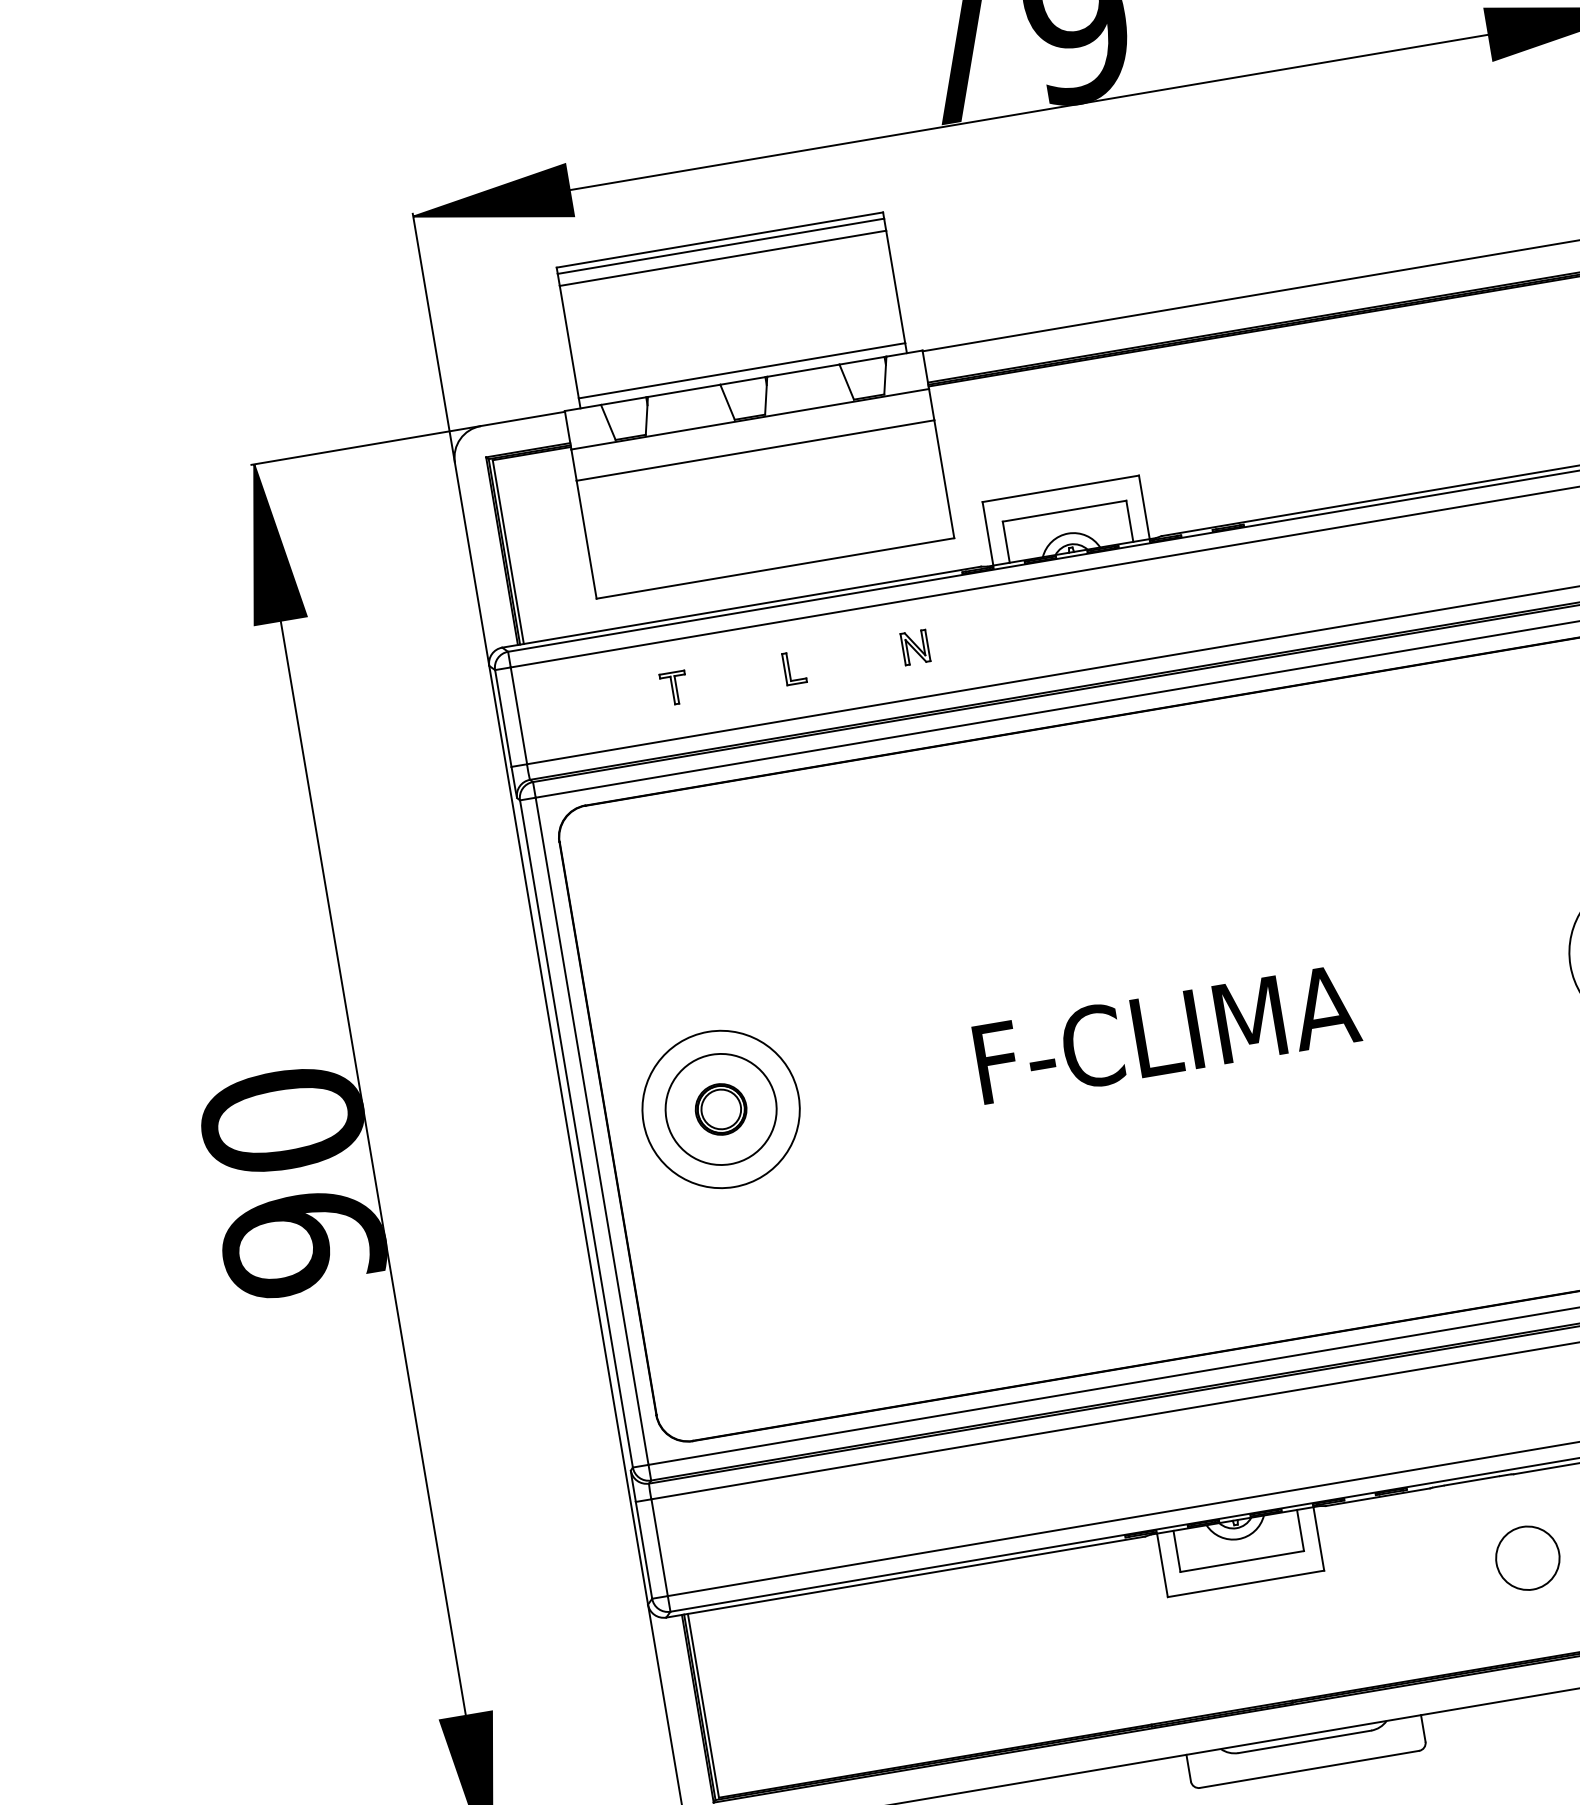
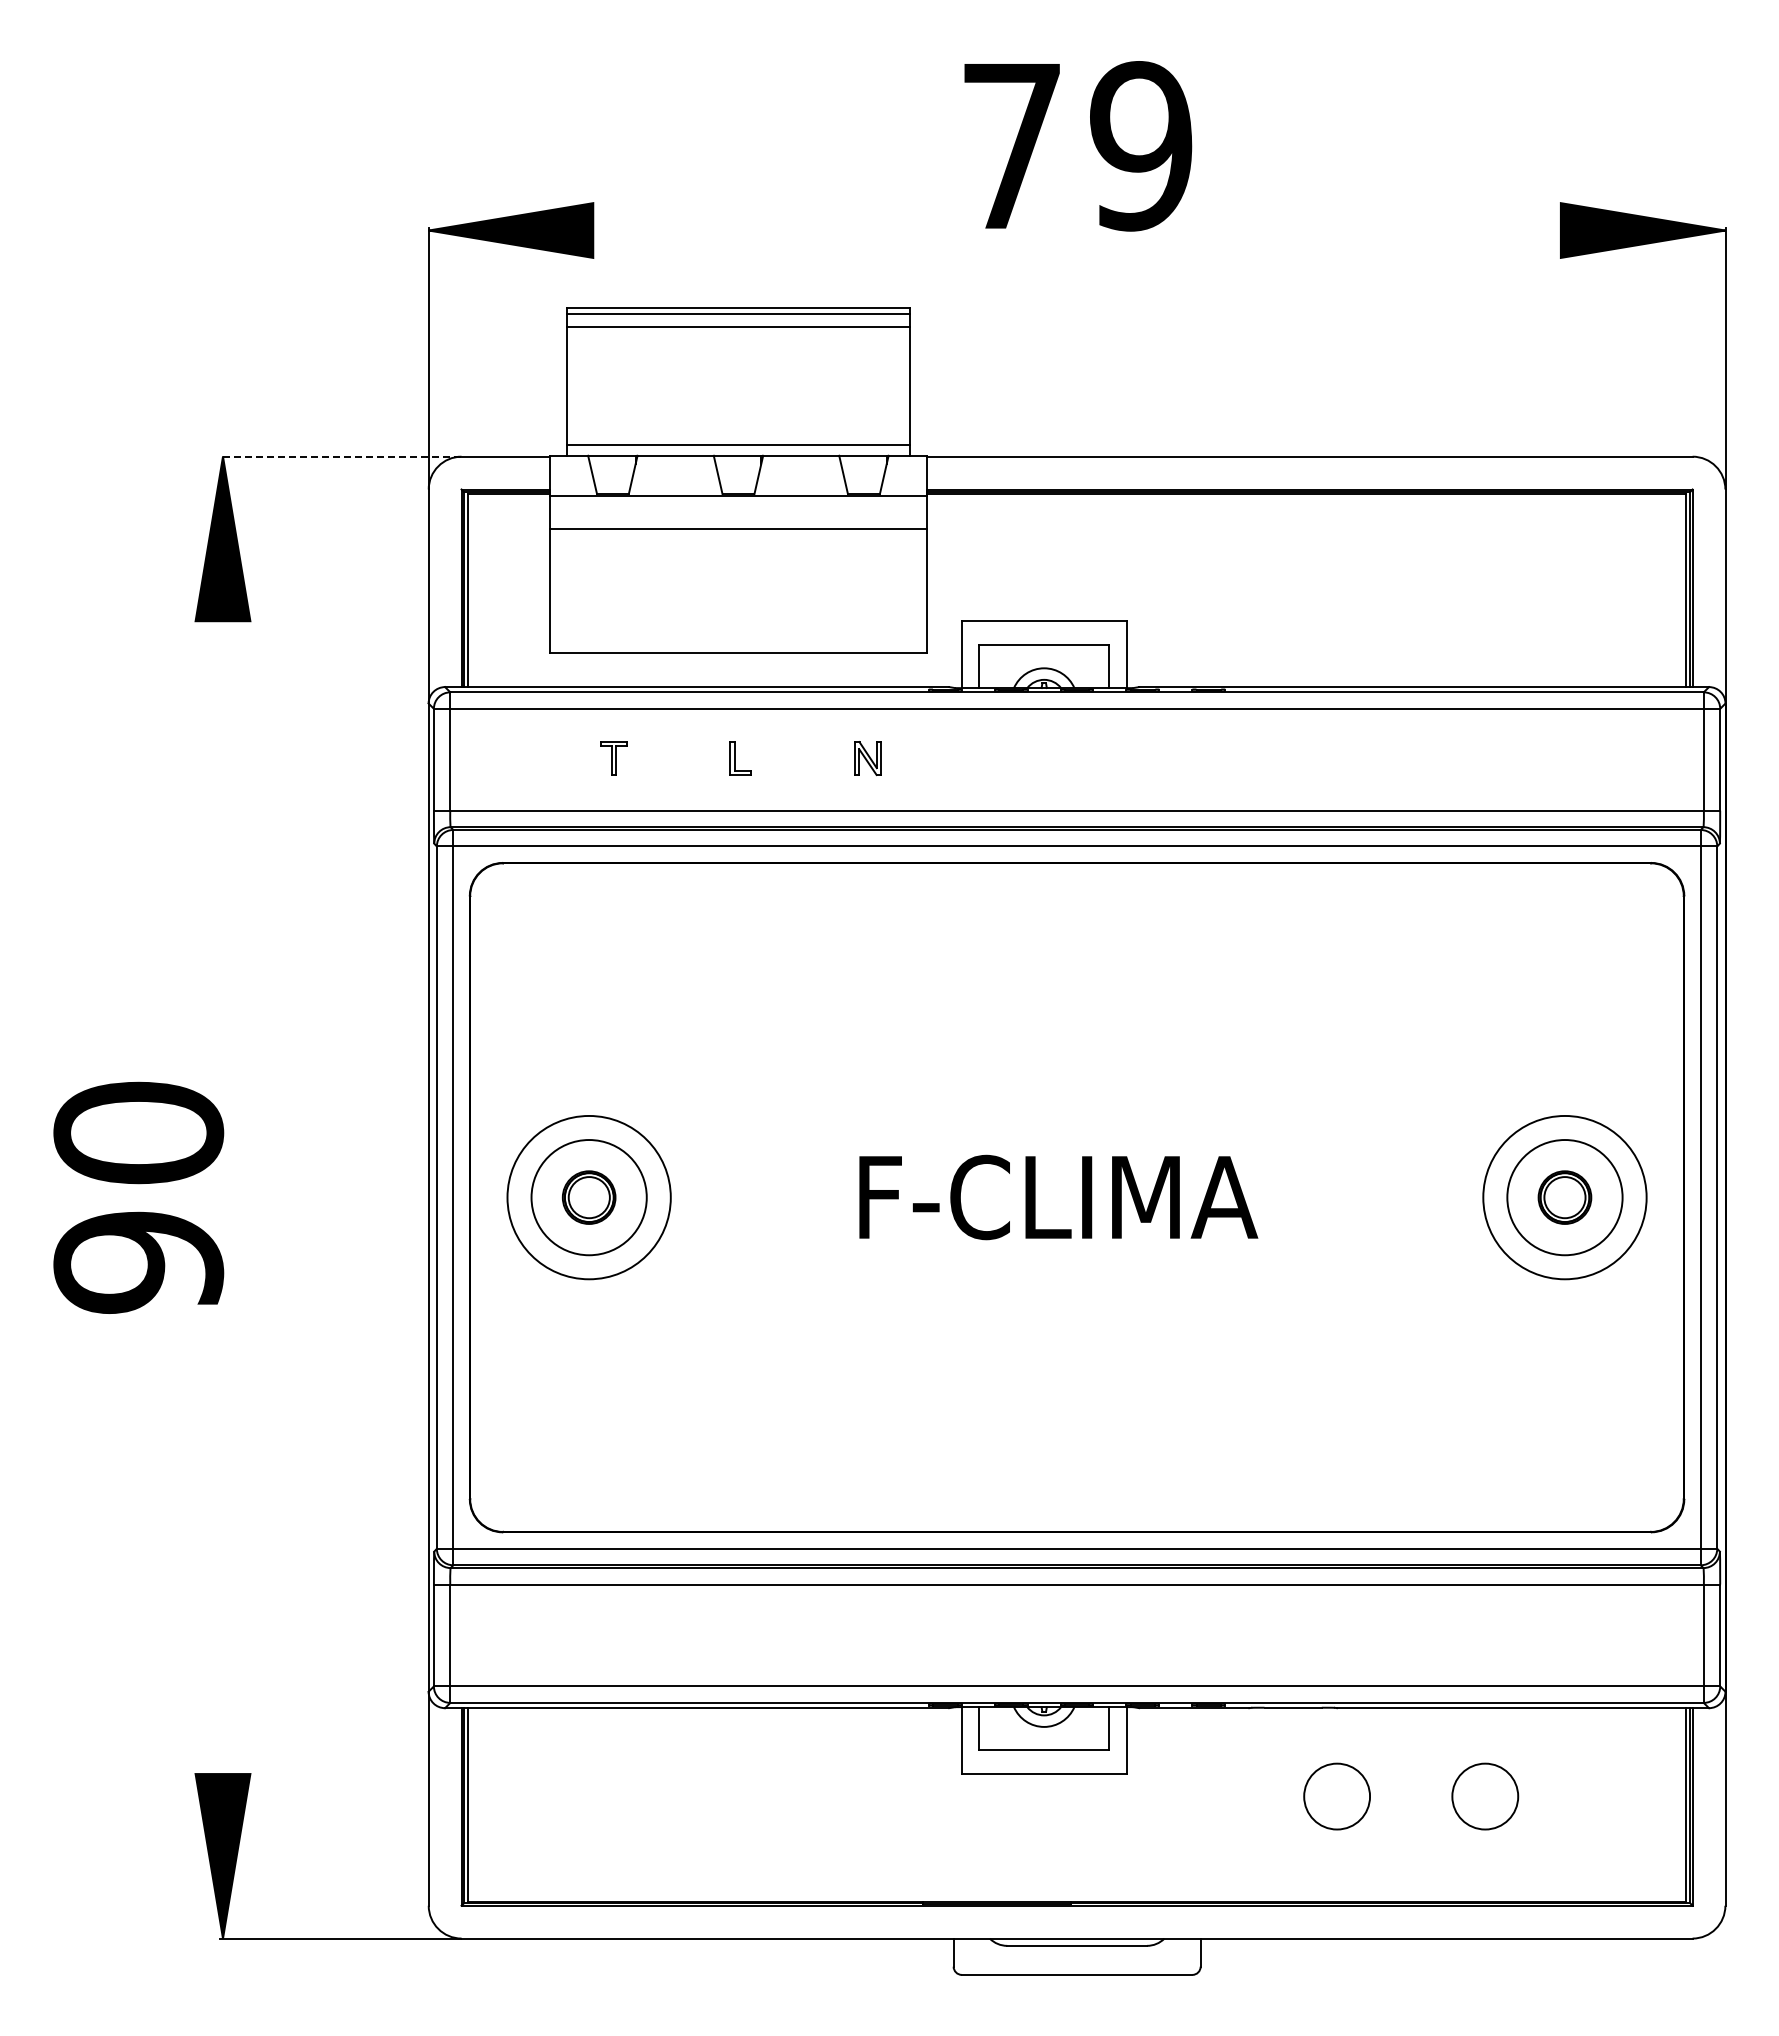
line: (1028, 112) -> (1076, 230), removed
line: (364, 445) -> (339, 456), solid -> dashed
line: (373, 1168) -> (223, 1197), removed

